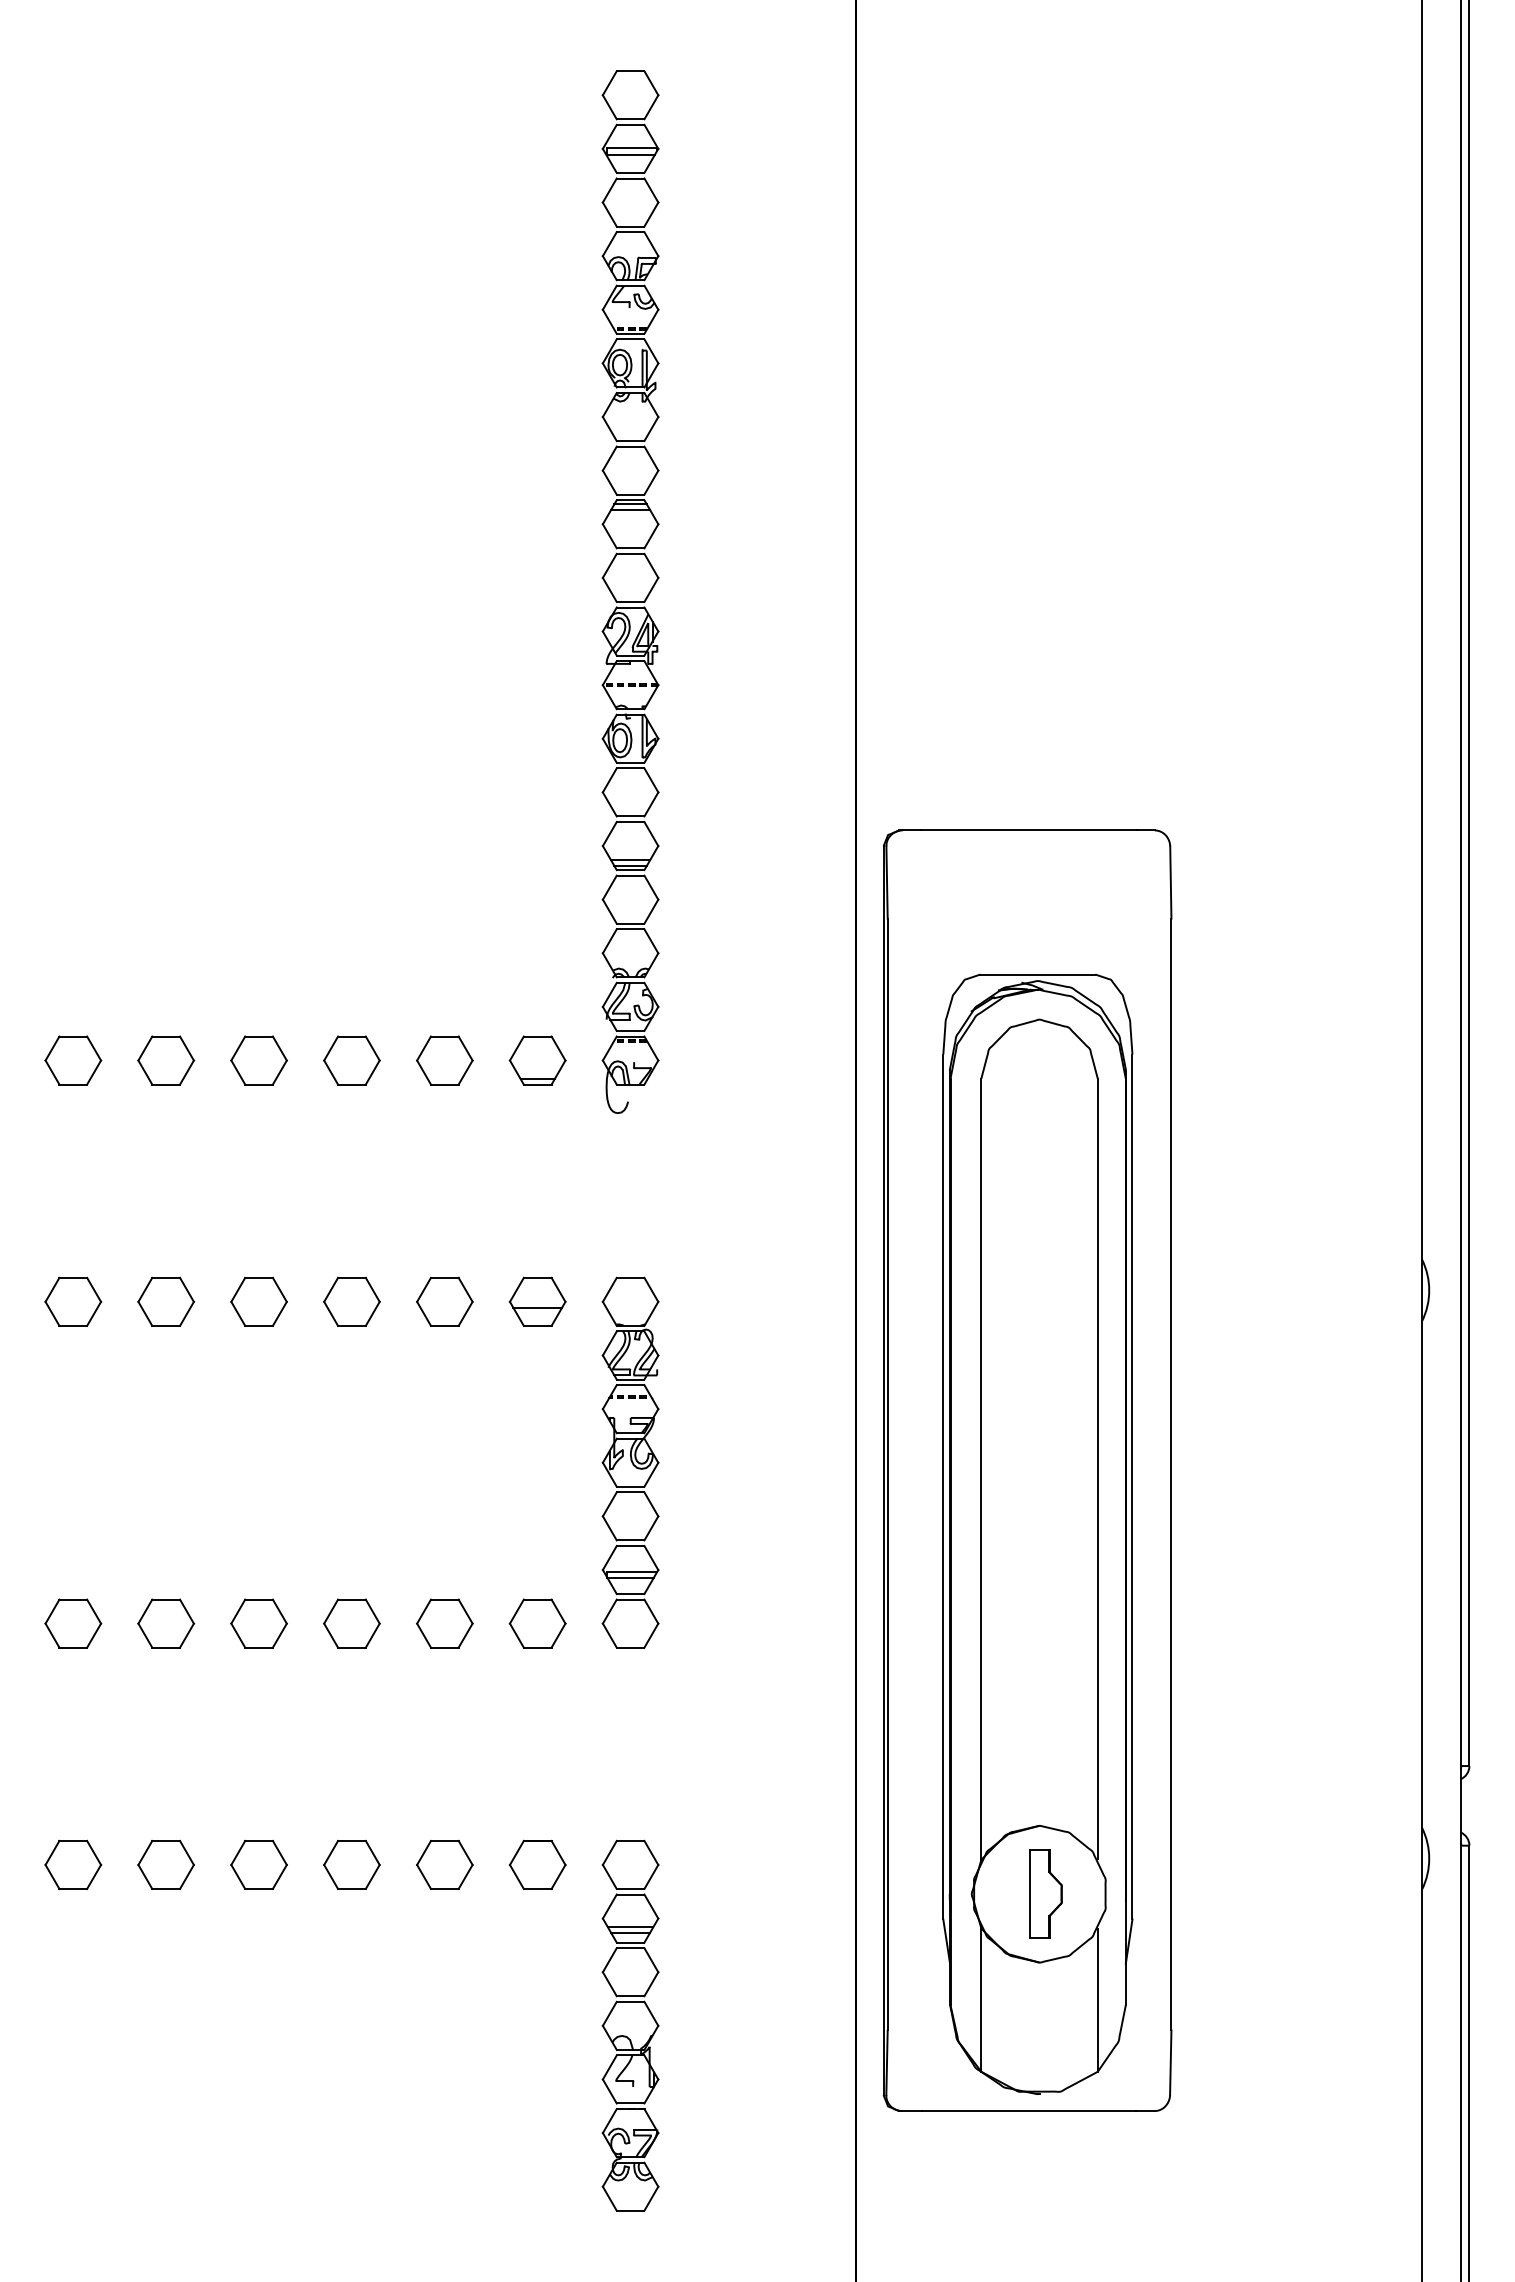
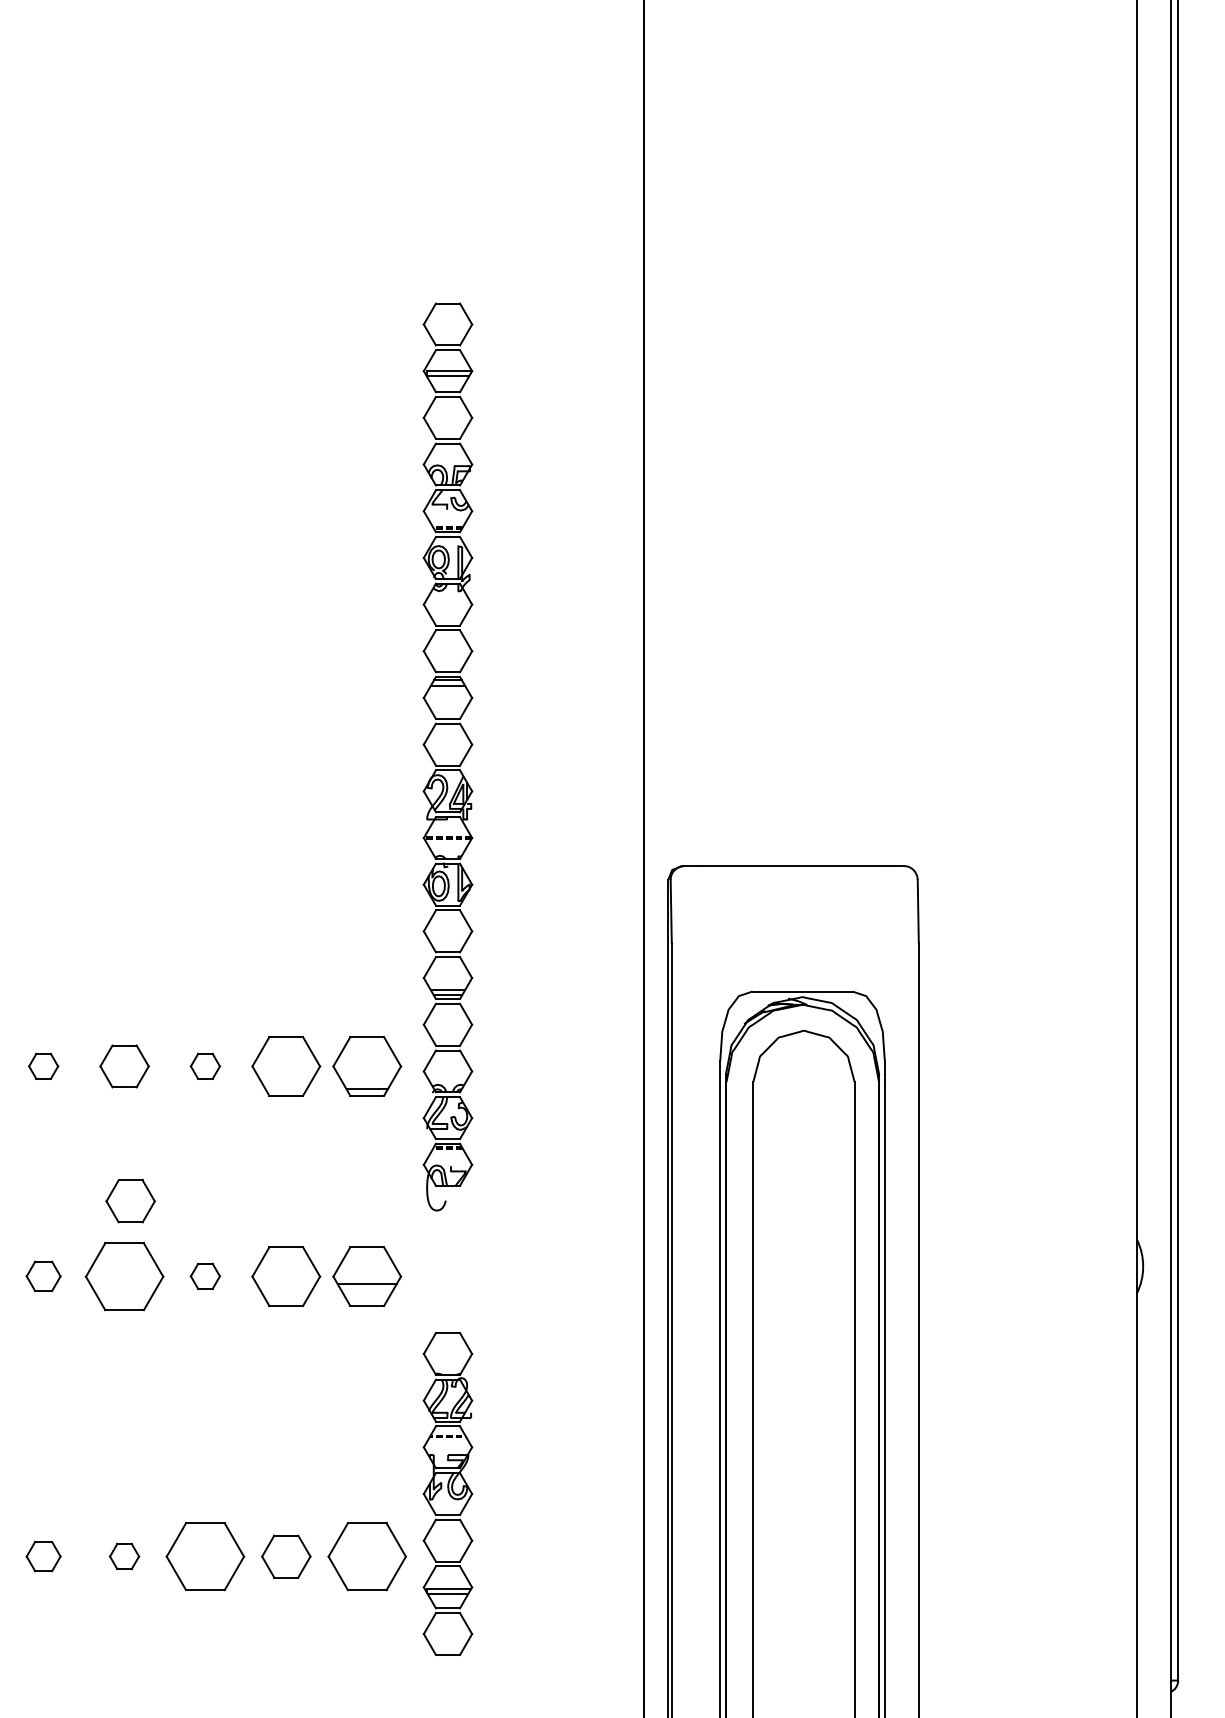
part: (630, 591) -> (447, 756), moved
part: (165, 1060) -> (43, 1066), size x0.6
part: (351, 1060) -> (205, 1066), size x0.6
part: (444, 1060) -> (285, 1066), size x1.4
part: (537, 1060) -> (366, 1066), size x1.4
part: (265, 1215) -> (130, 1201), added
part: (165, 1301) -> (43, 1276), size x0.7
part: (258, 1301) -> (124, 1276), size x1.6
part: (351, 1301) -> (205, 1276), size x0.6
part: (444, 1301) -> (285, 1276), size x1.4
part: (537, 1301) -> (366, 1276), size x1.4
part: (630, 1462) -> (447, 1493), moved
part: (165, 1623) -> (43, 1556), size x0.7
part: (258, 1623) -> (124, 1556), size x0.6
part: (351, 1623) -> (205, 1556), size x1.6
part: (537, 1623) -> (366, 1556), size x1.6

